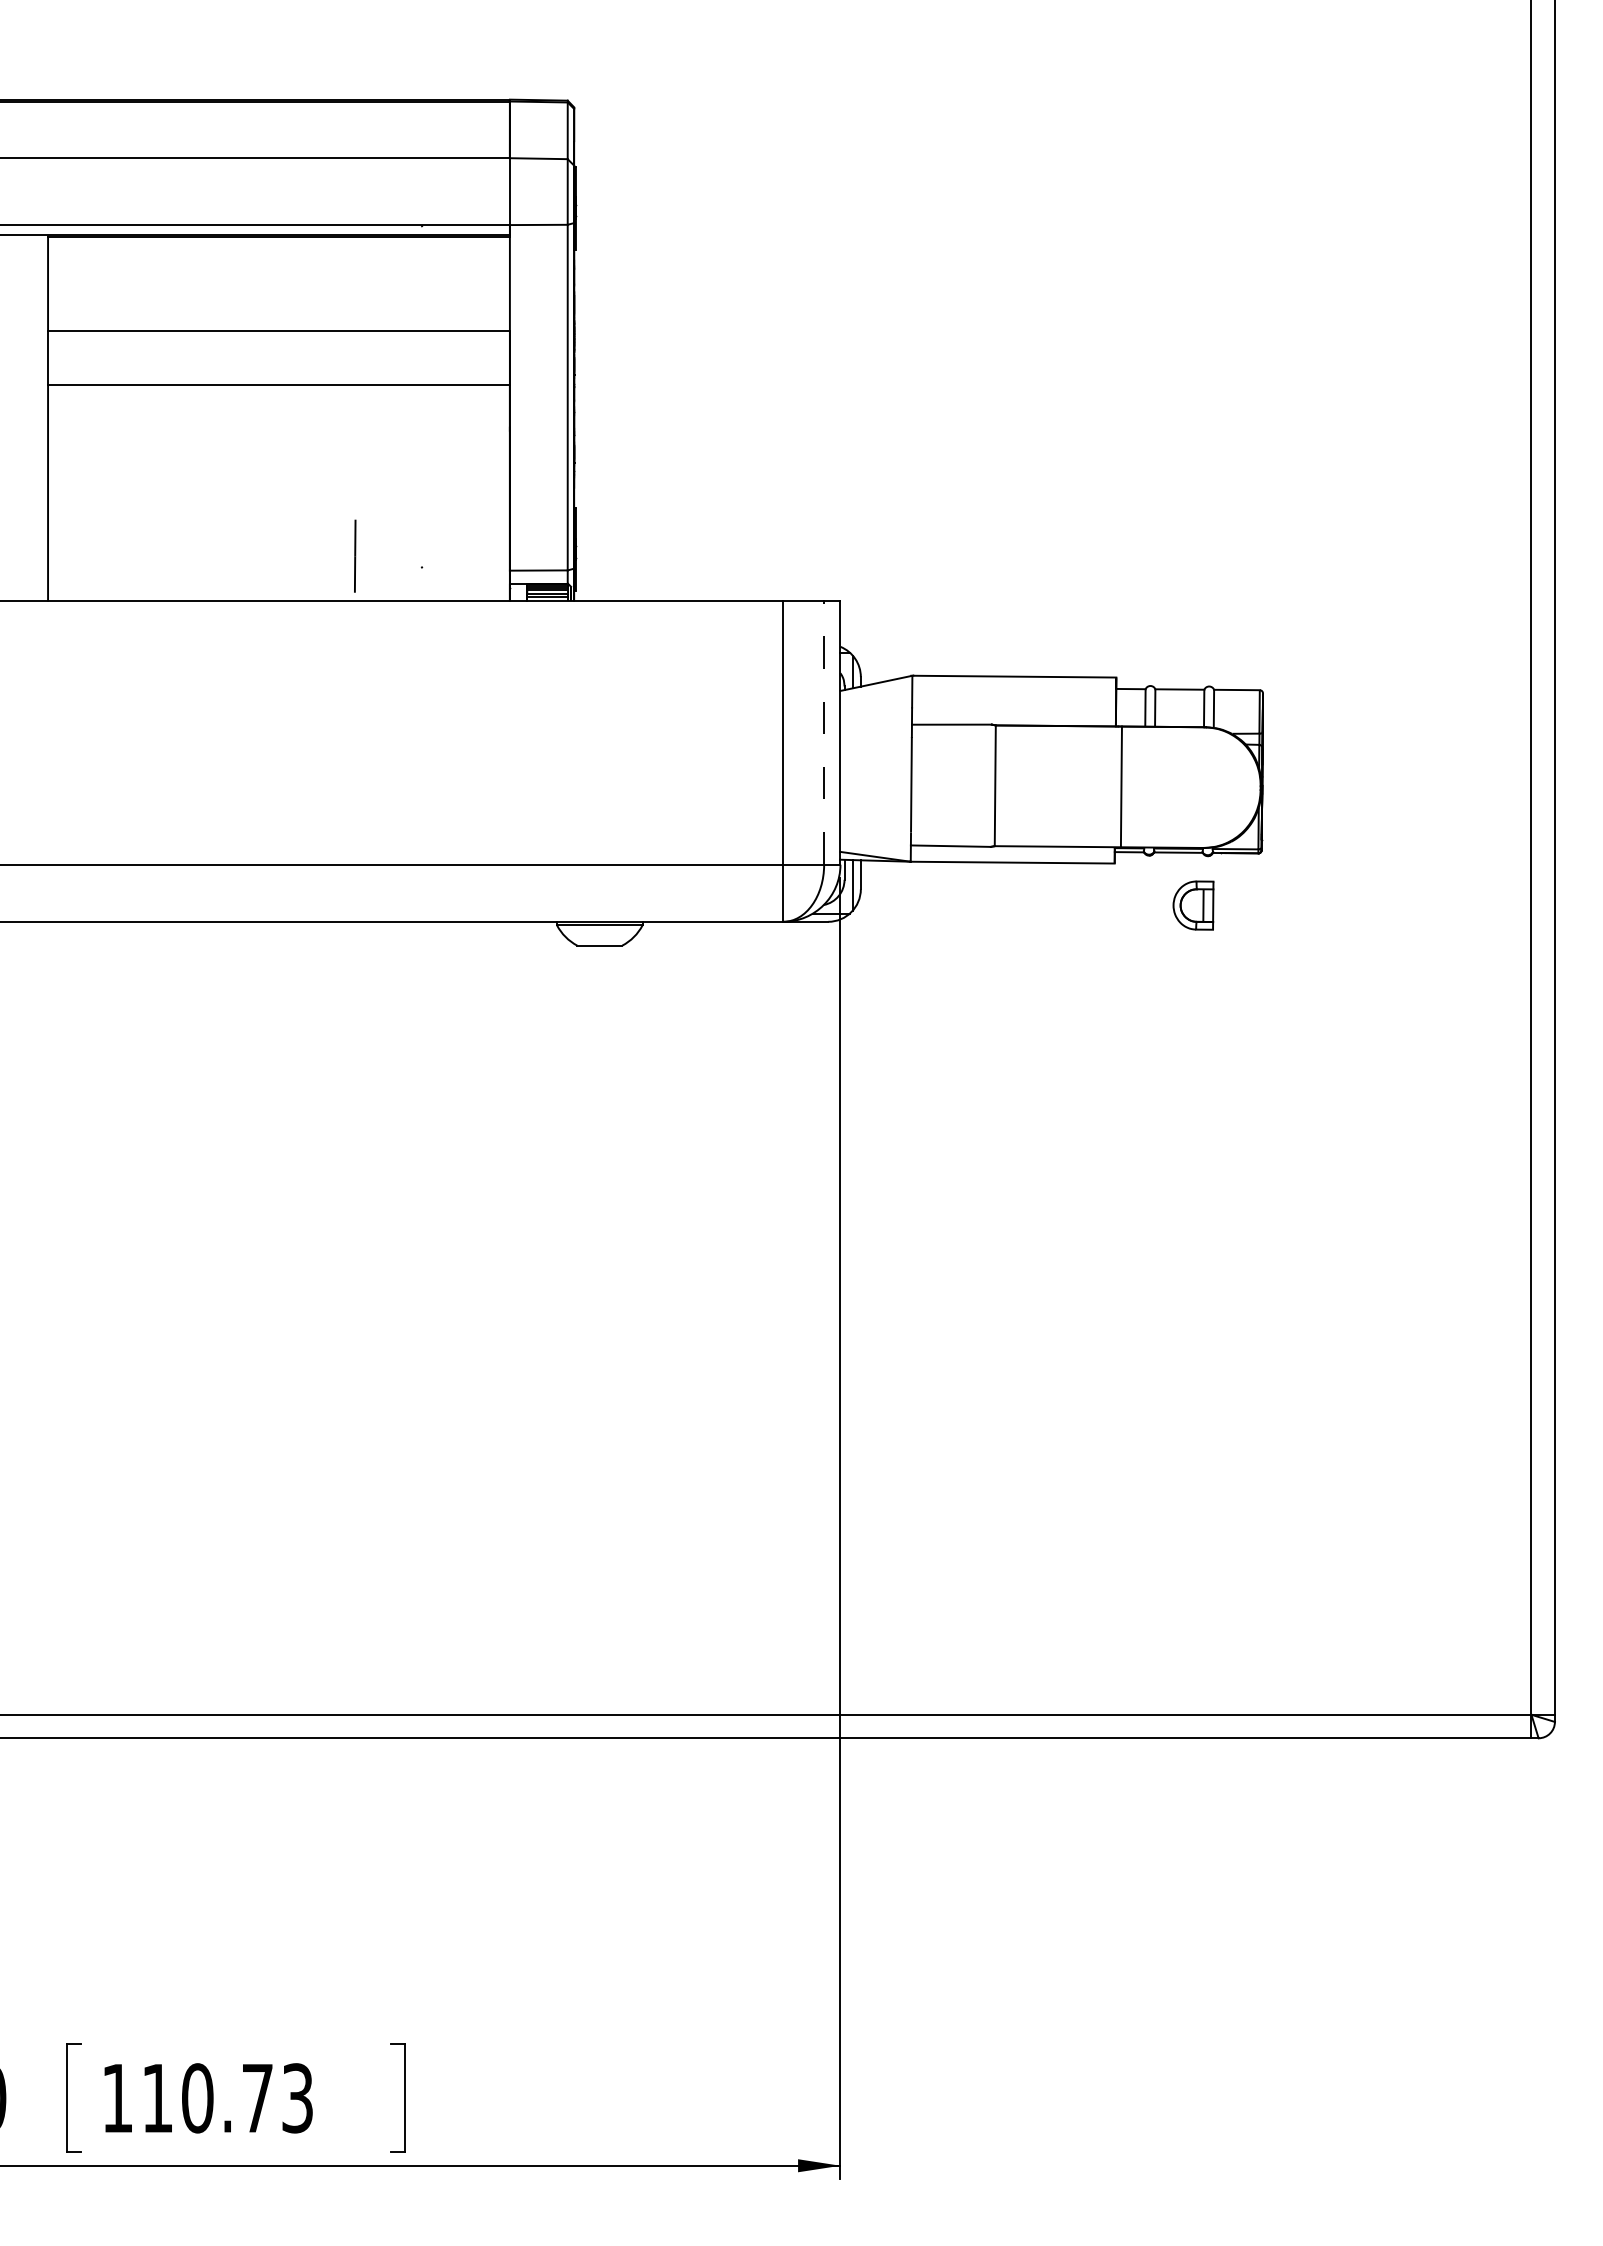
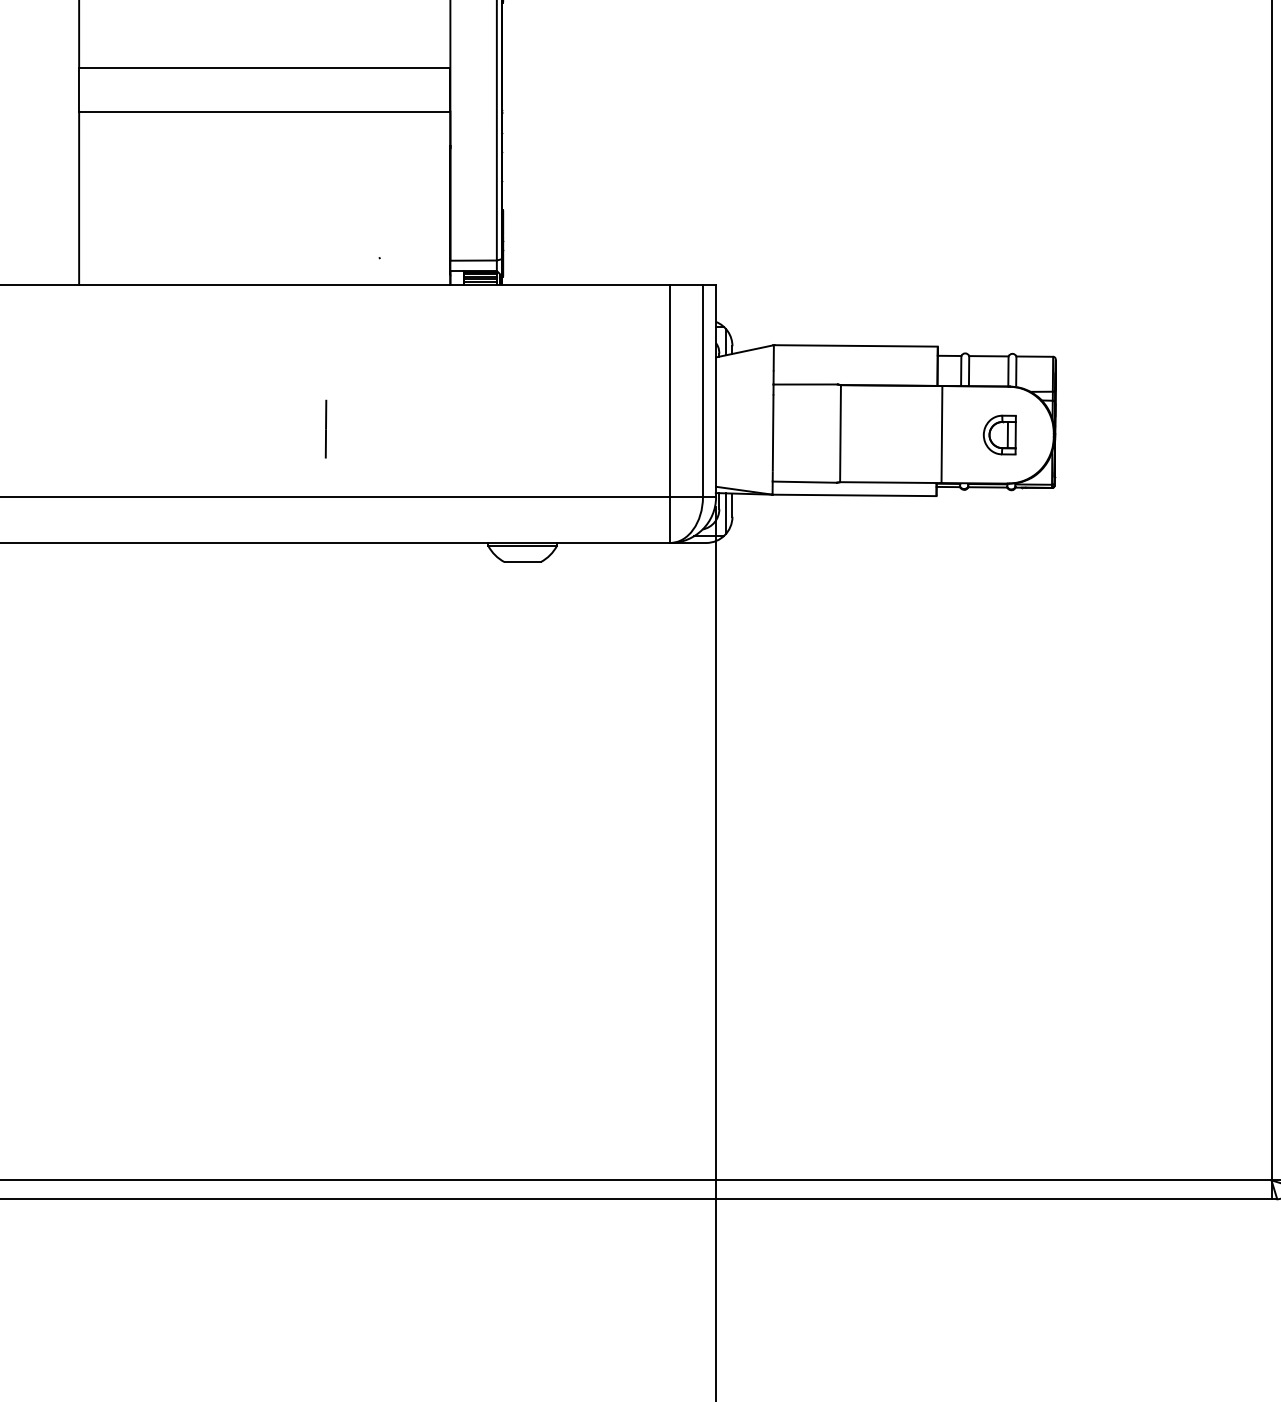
line: (355, 555) -> (326, 428), moved
line: (824, 732) -> (703, 390), dashed -> solid
part: (1193, 905) -> (999, 435), moved

